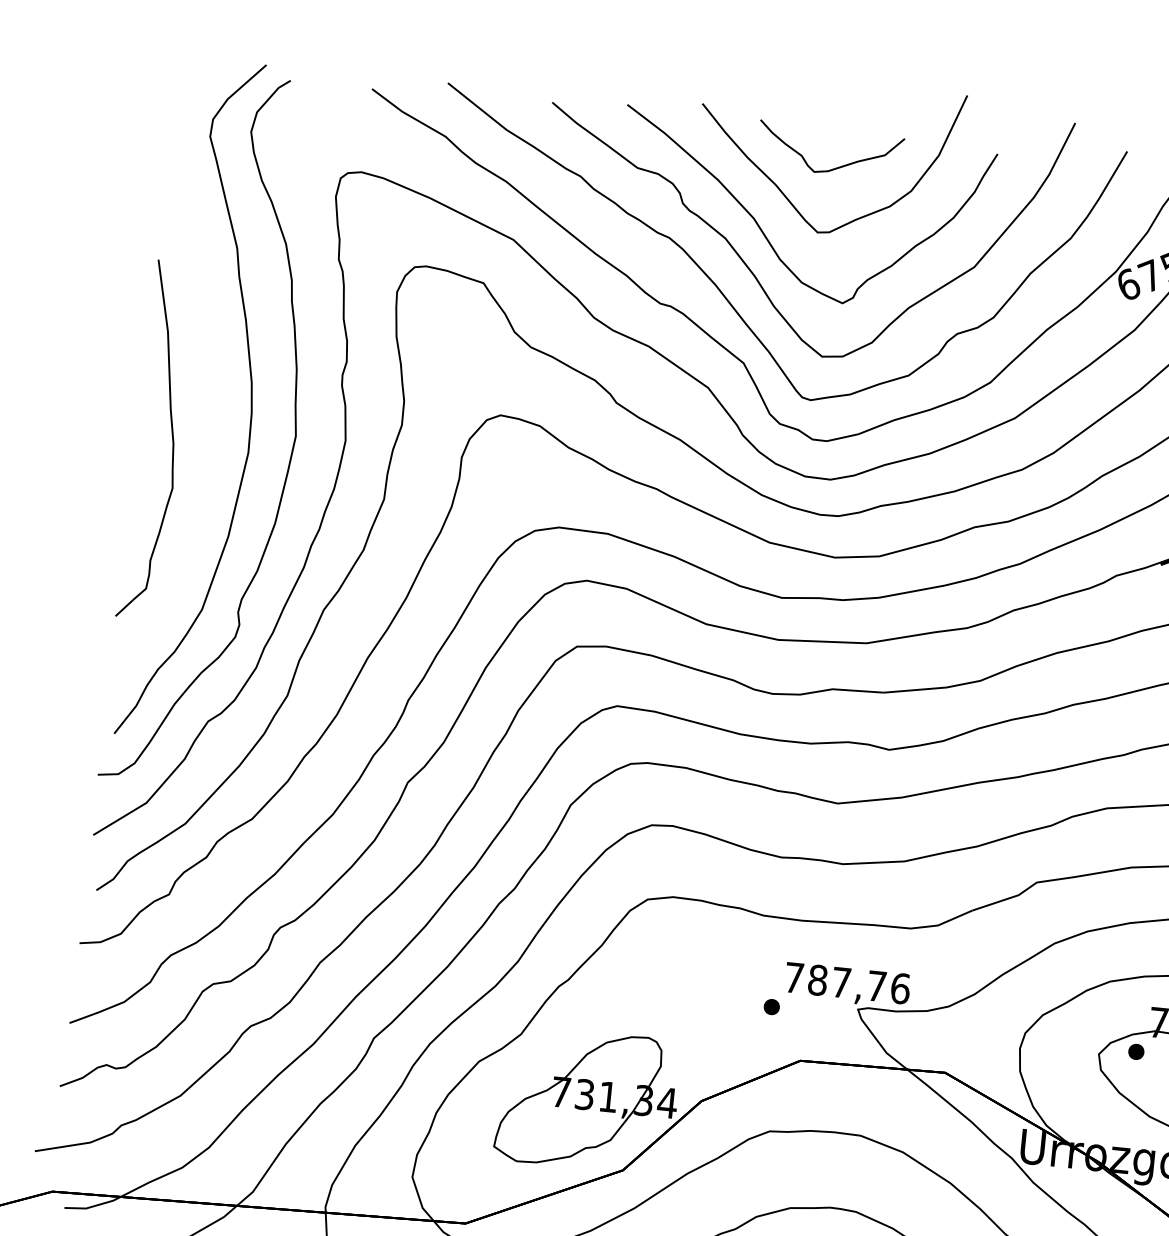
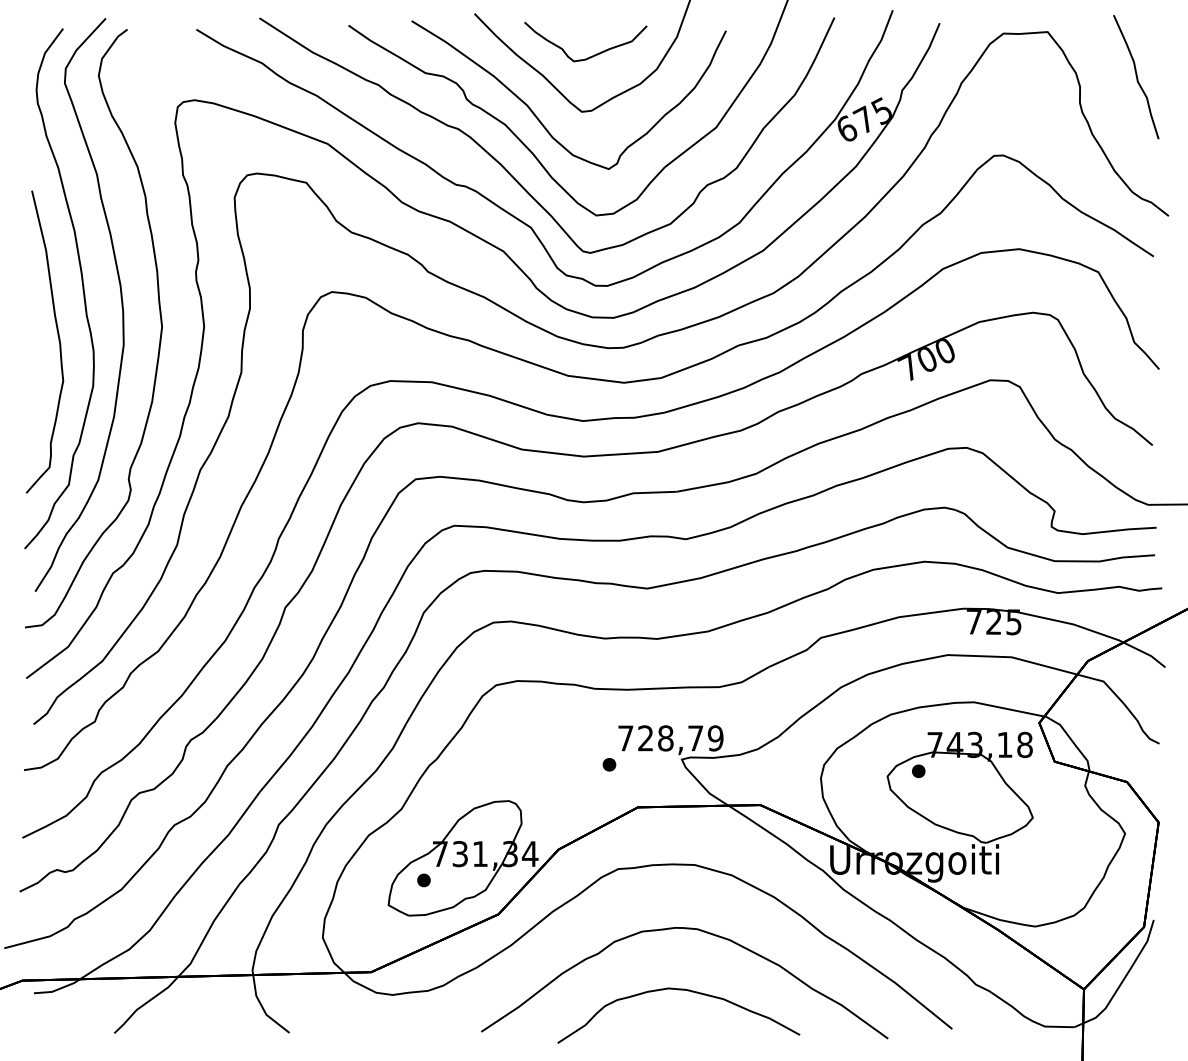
curve: (205, 374) -> (81, 282), added
text: (858, 984) -> (680, 738), 787,76 -> 728,79
part: (538, 1121) -> (423, 880), added

